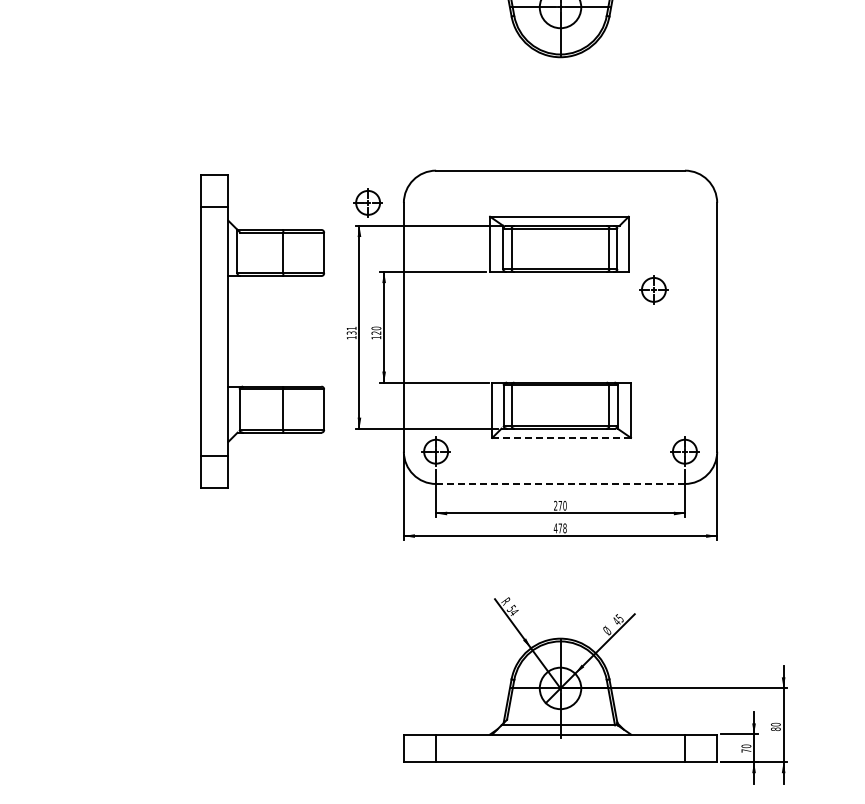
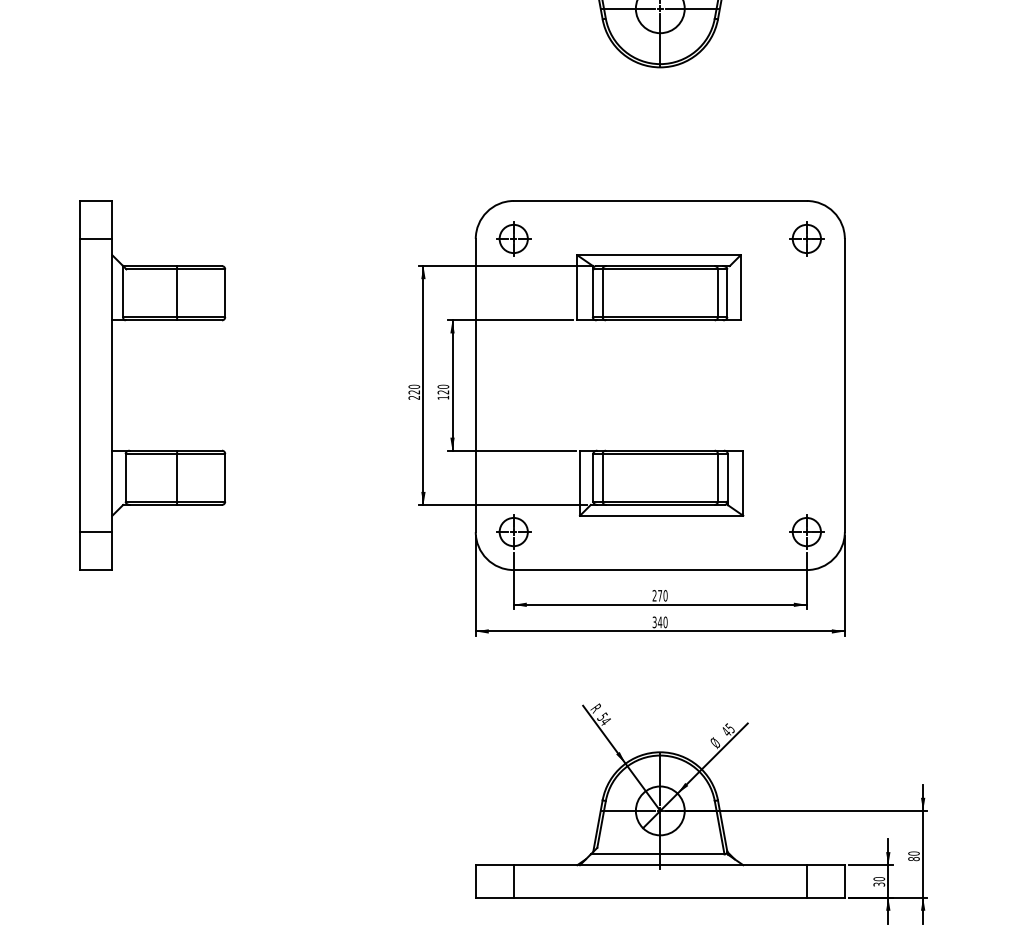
part: (367, 202) -> (513, 238), moved
part: (653, 289) -> (806, 238), moved
part: (228, 331) -> (112, 385), moved
text: (351, 332) -> (414, 391), 131 -> 220
line: (561, 437) -> (661, 515), dashed -> solid
line: (560, 483) -> (660, 569), dashed -> solid
text: (559, 528) -> (659, 622), 478 -> 340
text: (746, 750) -> (879, 884), 70 -> 30

